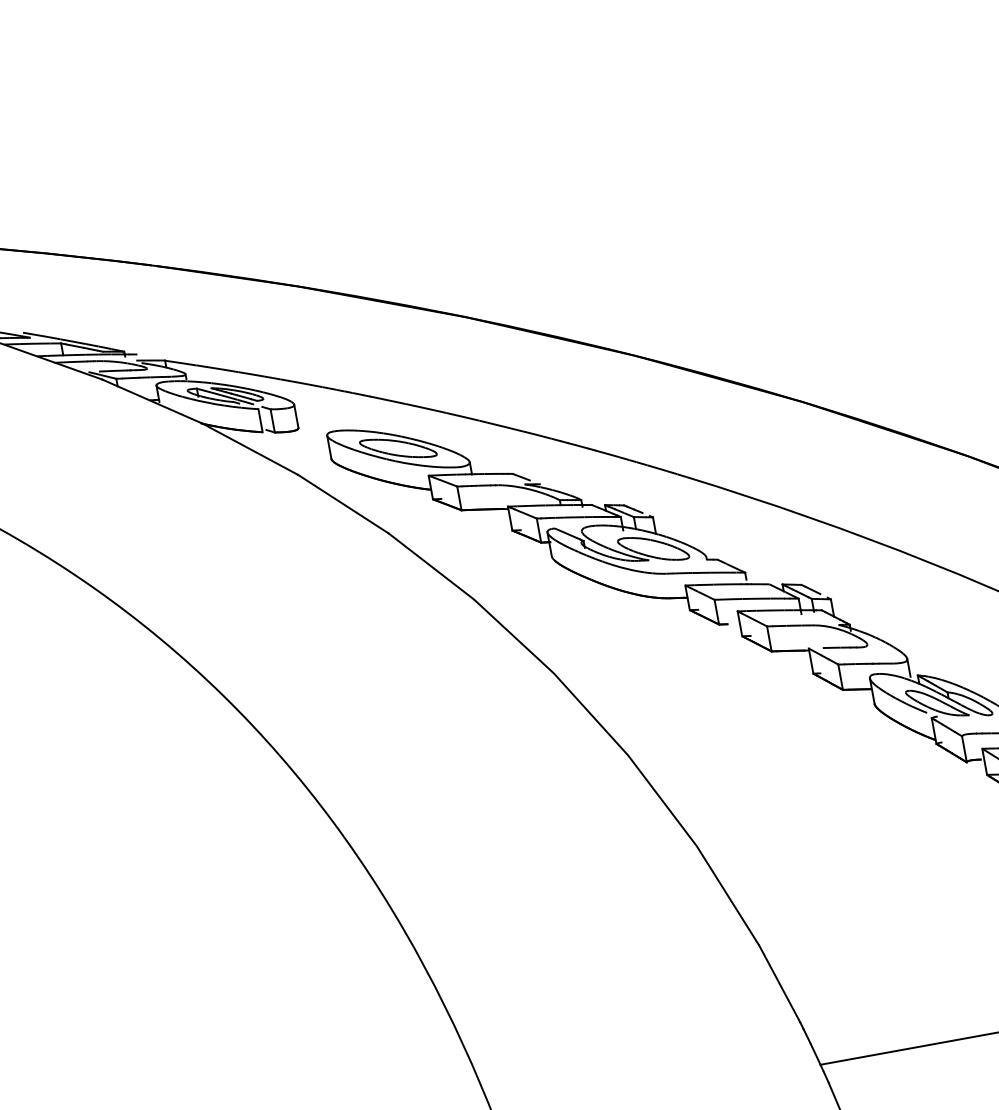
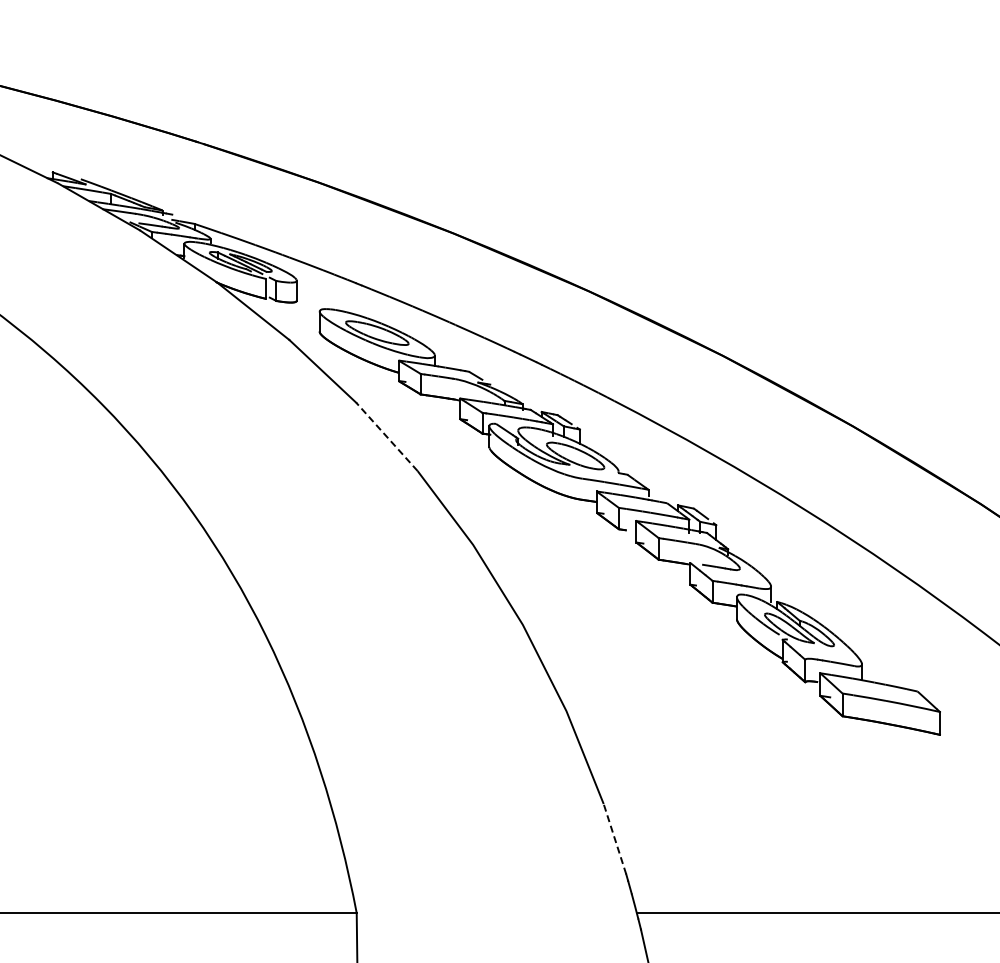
line: (430, 566) -> (386, 436), solid -> dashed
line: (780, 984) -> (615, 839), solid -> dashed

